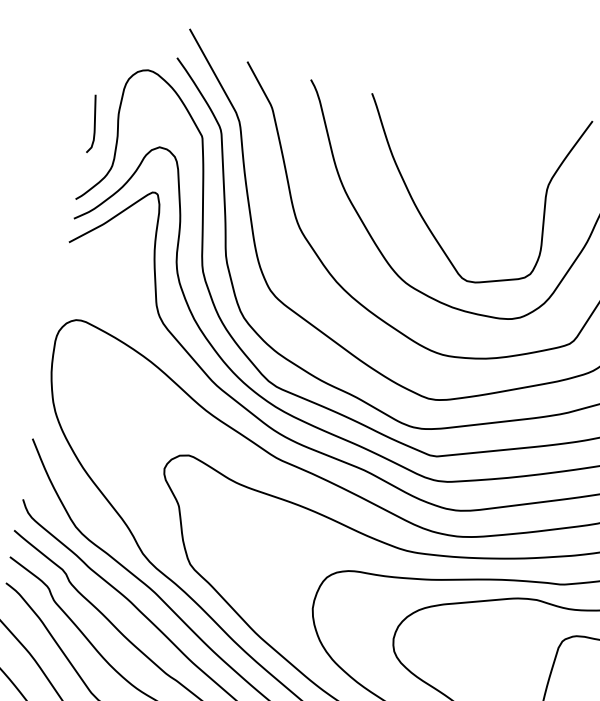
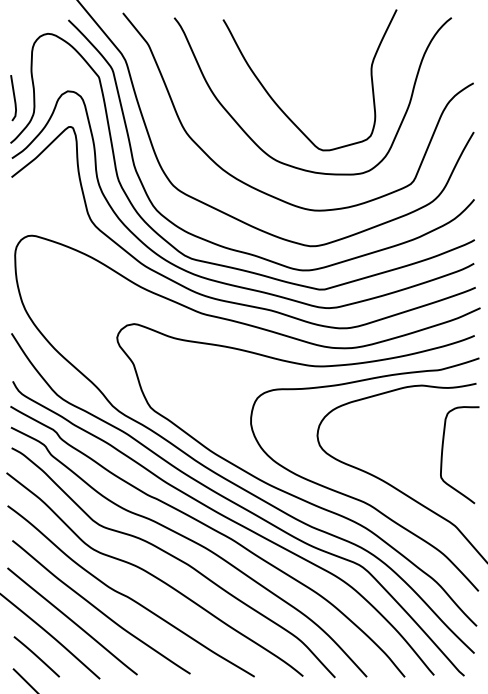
curve: (93, 124) -> (13, 98), moved

